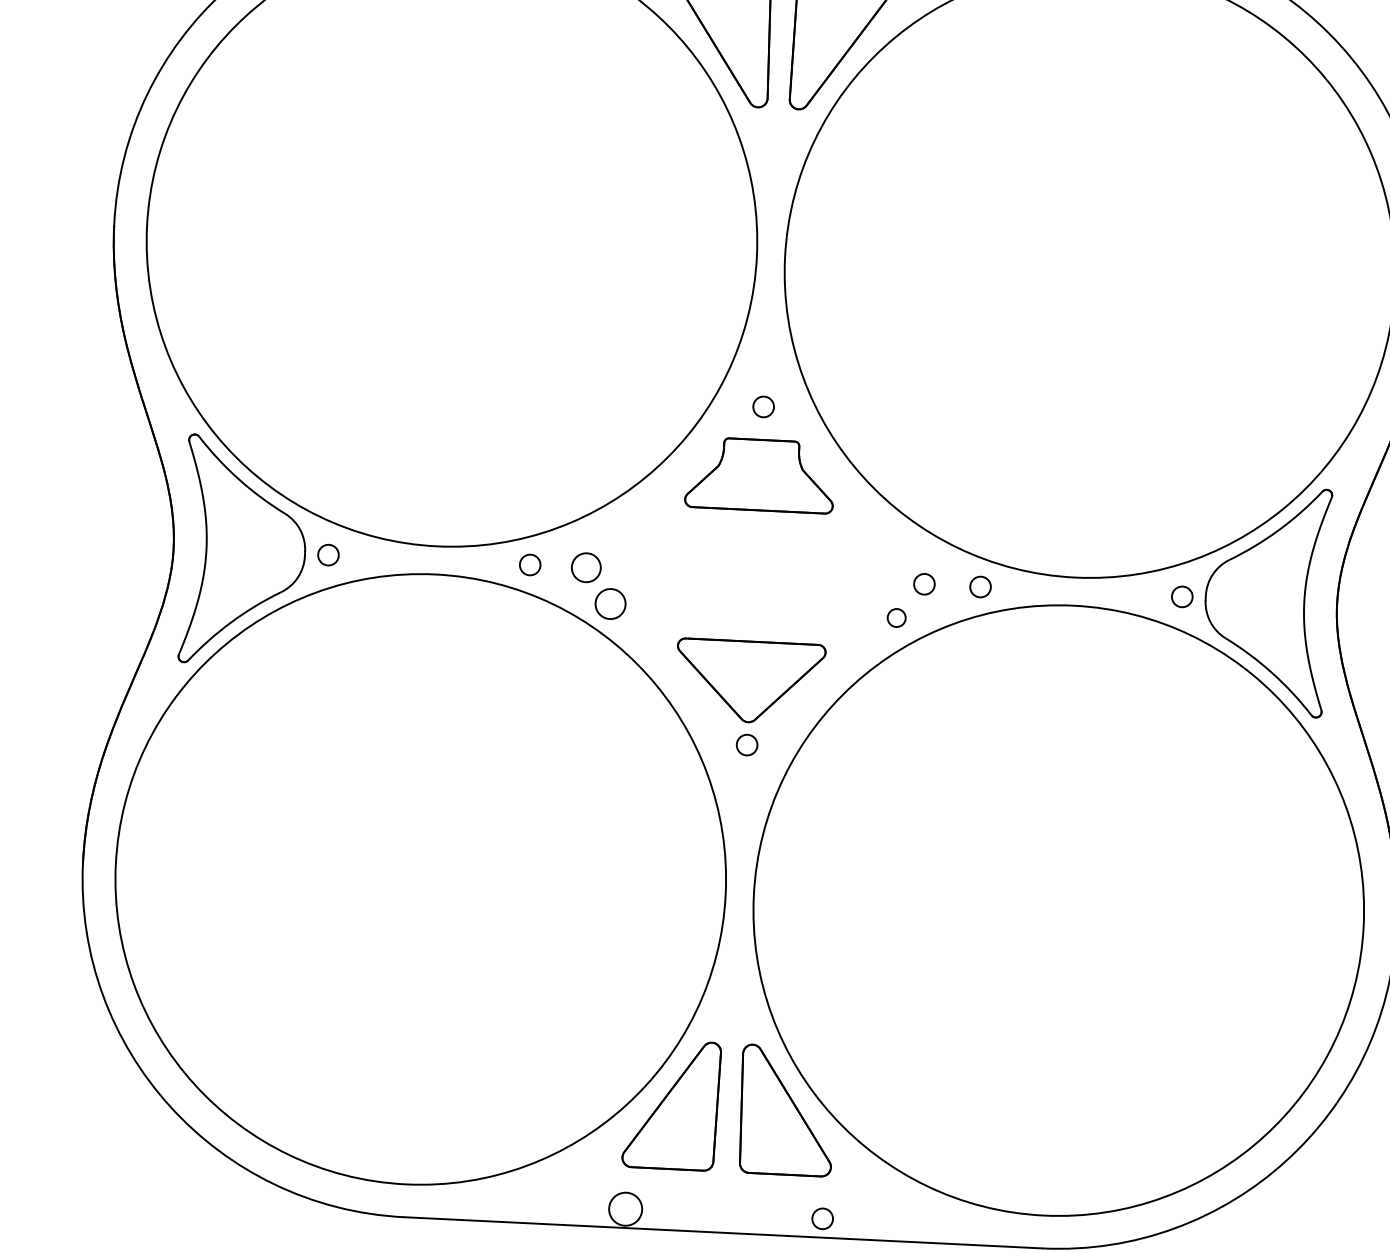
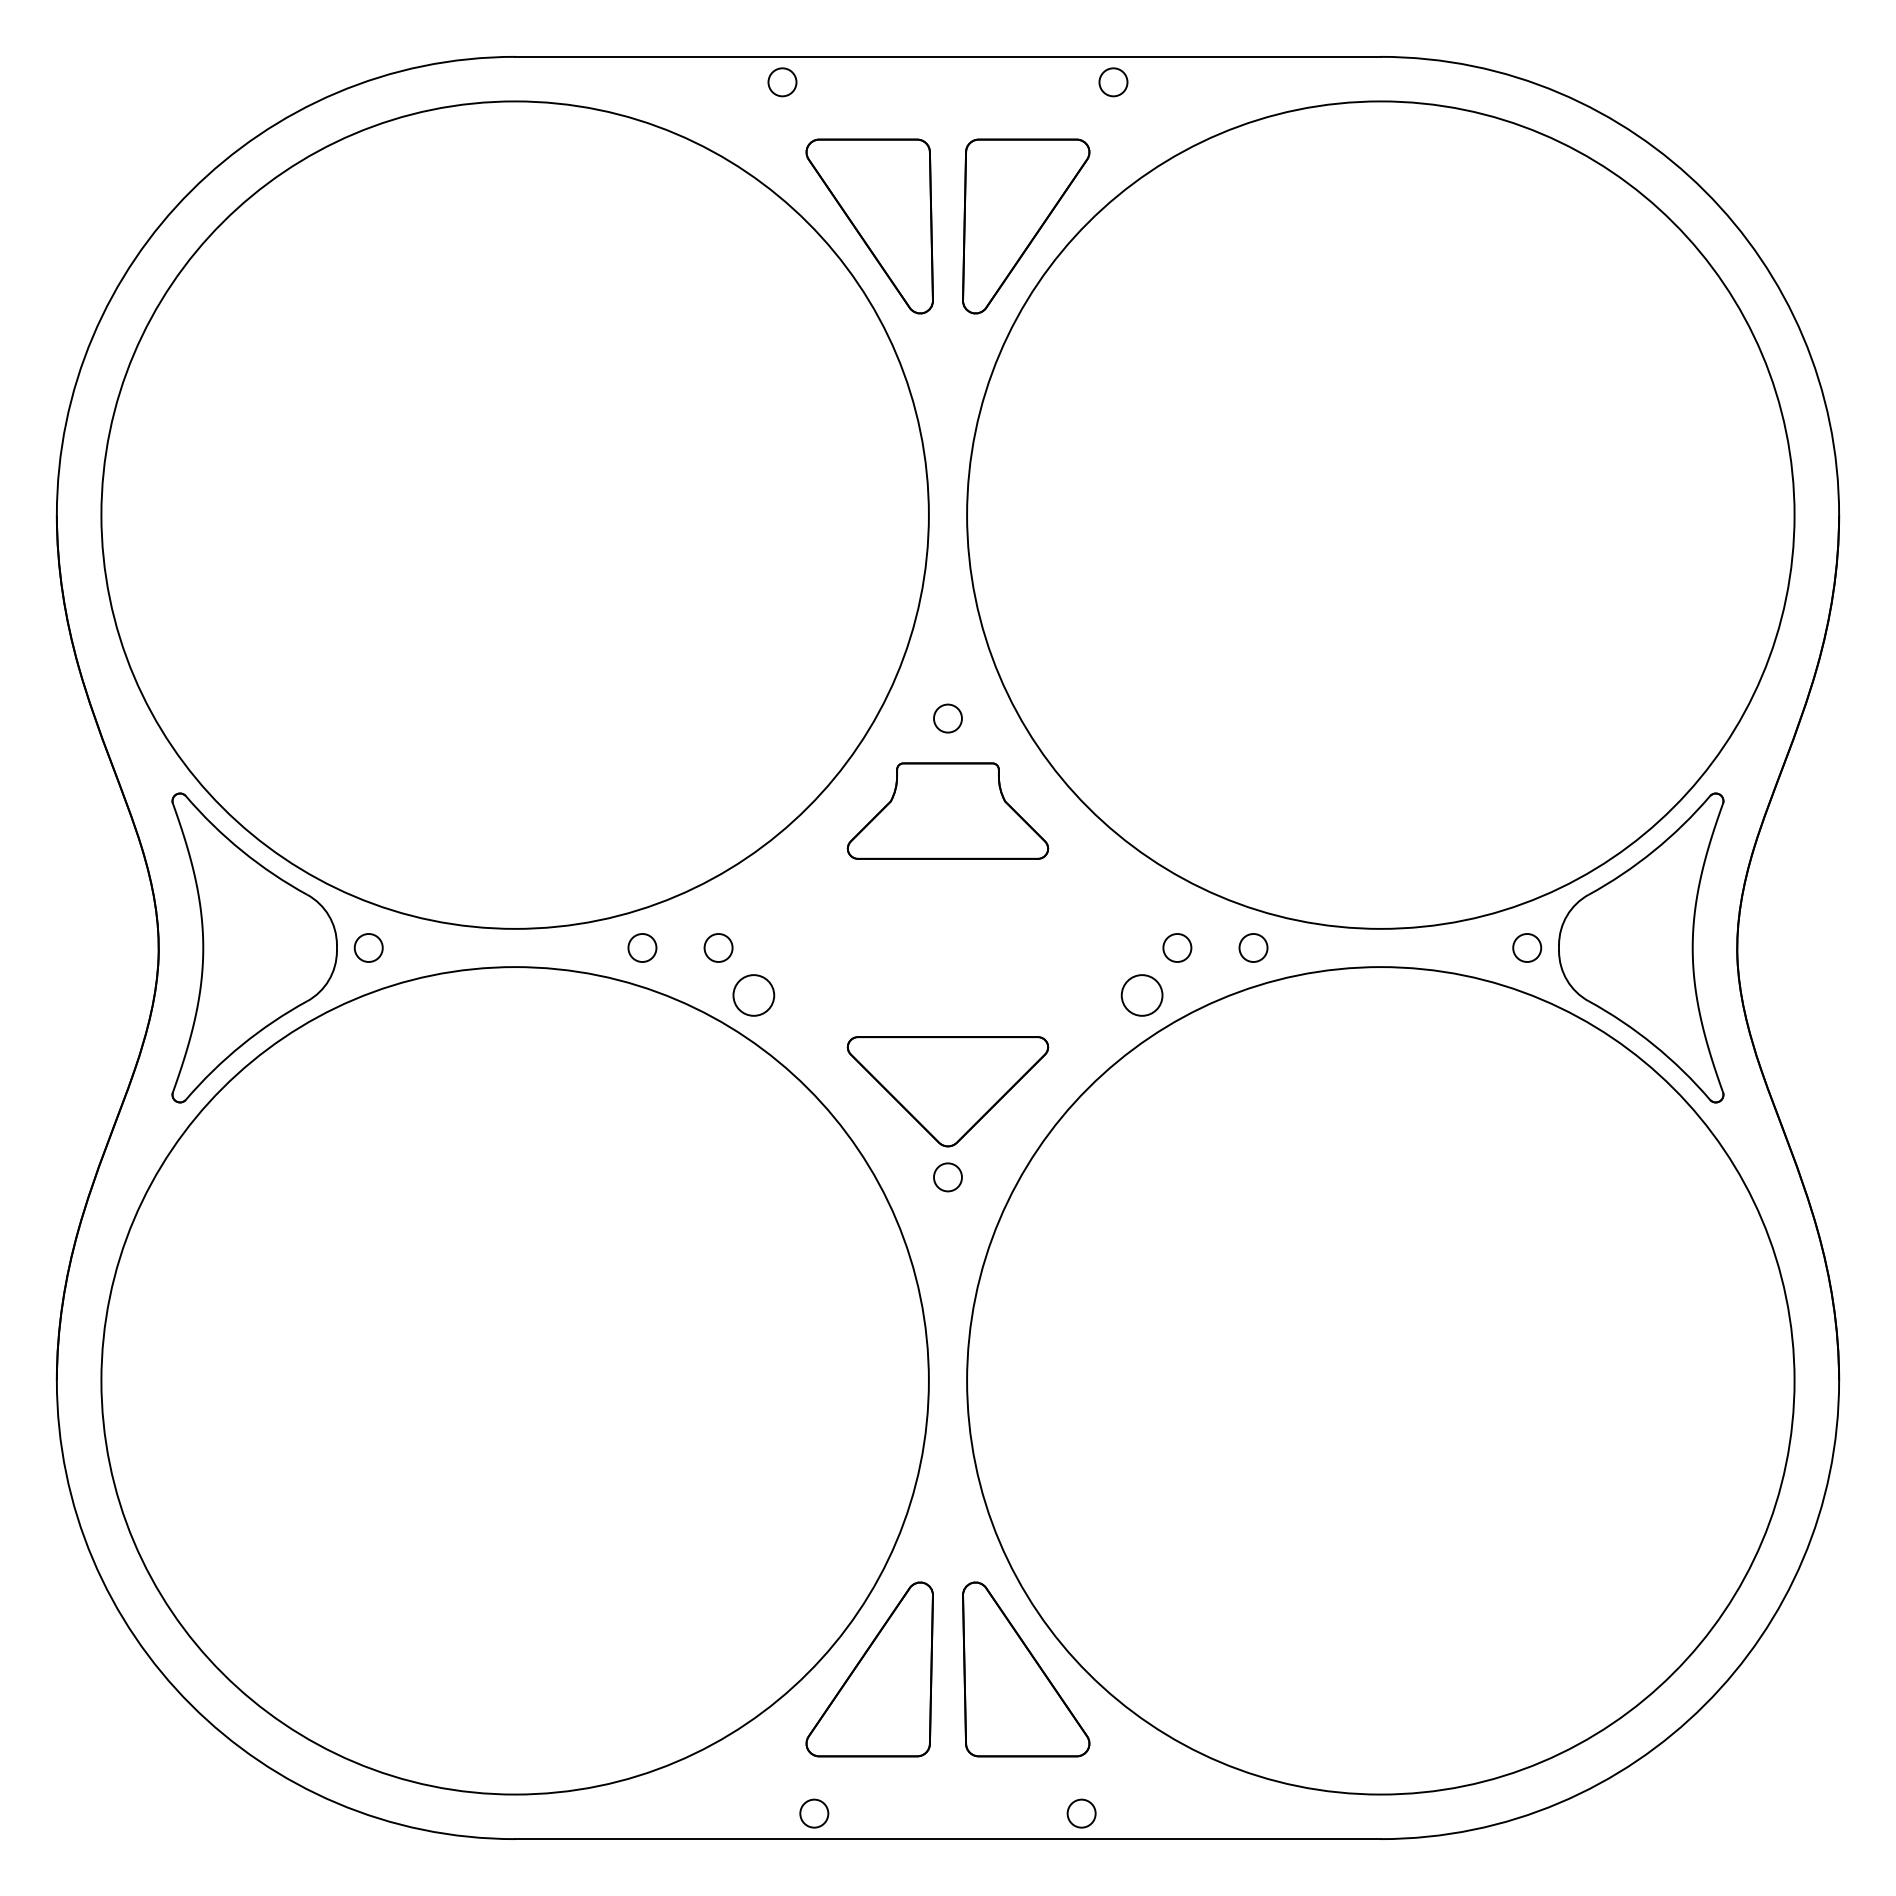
circle: (586, 567) -> (718, 947), size x0.71
circle: (896, 618) -> (1141, 995), size x1.67
circle: (625, 1209) -> (814, 1813), size x0.62

